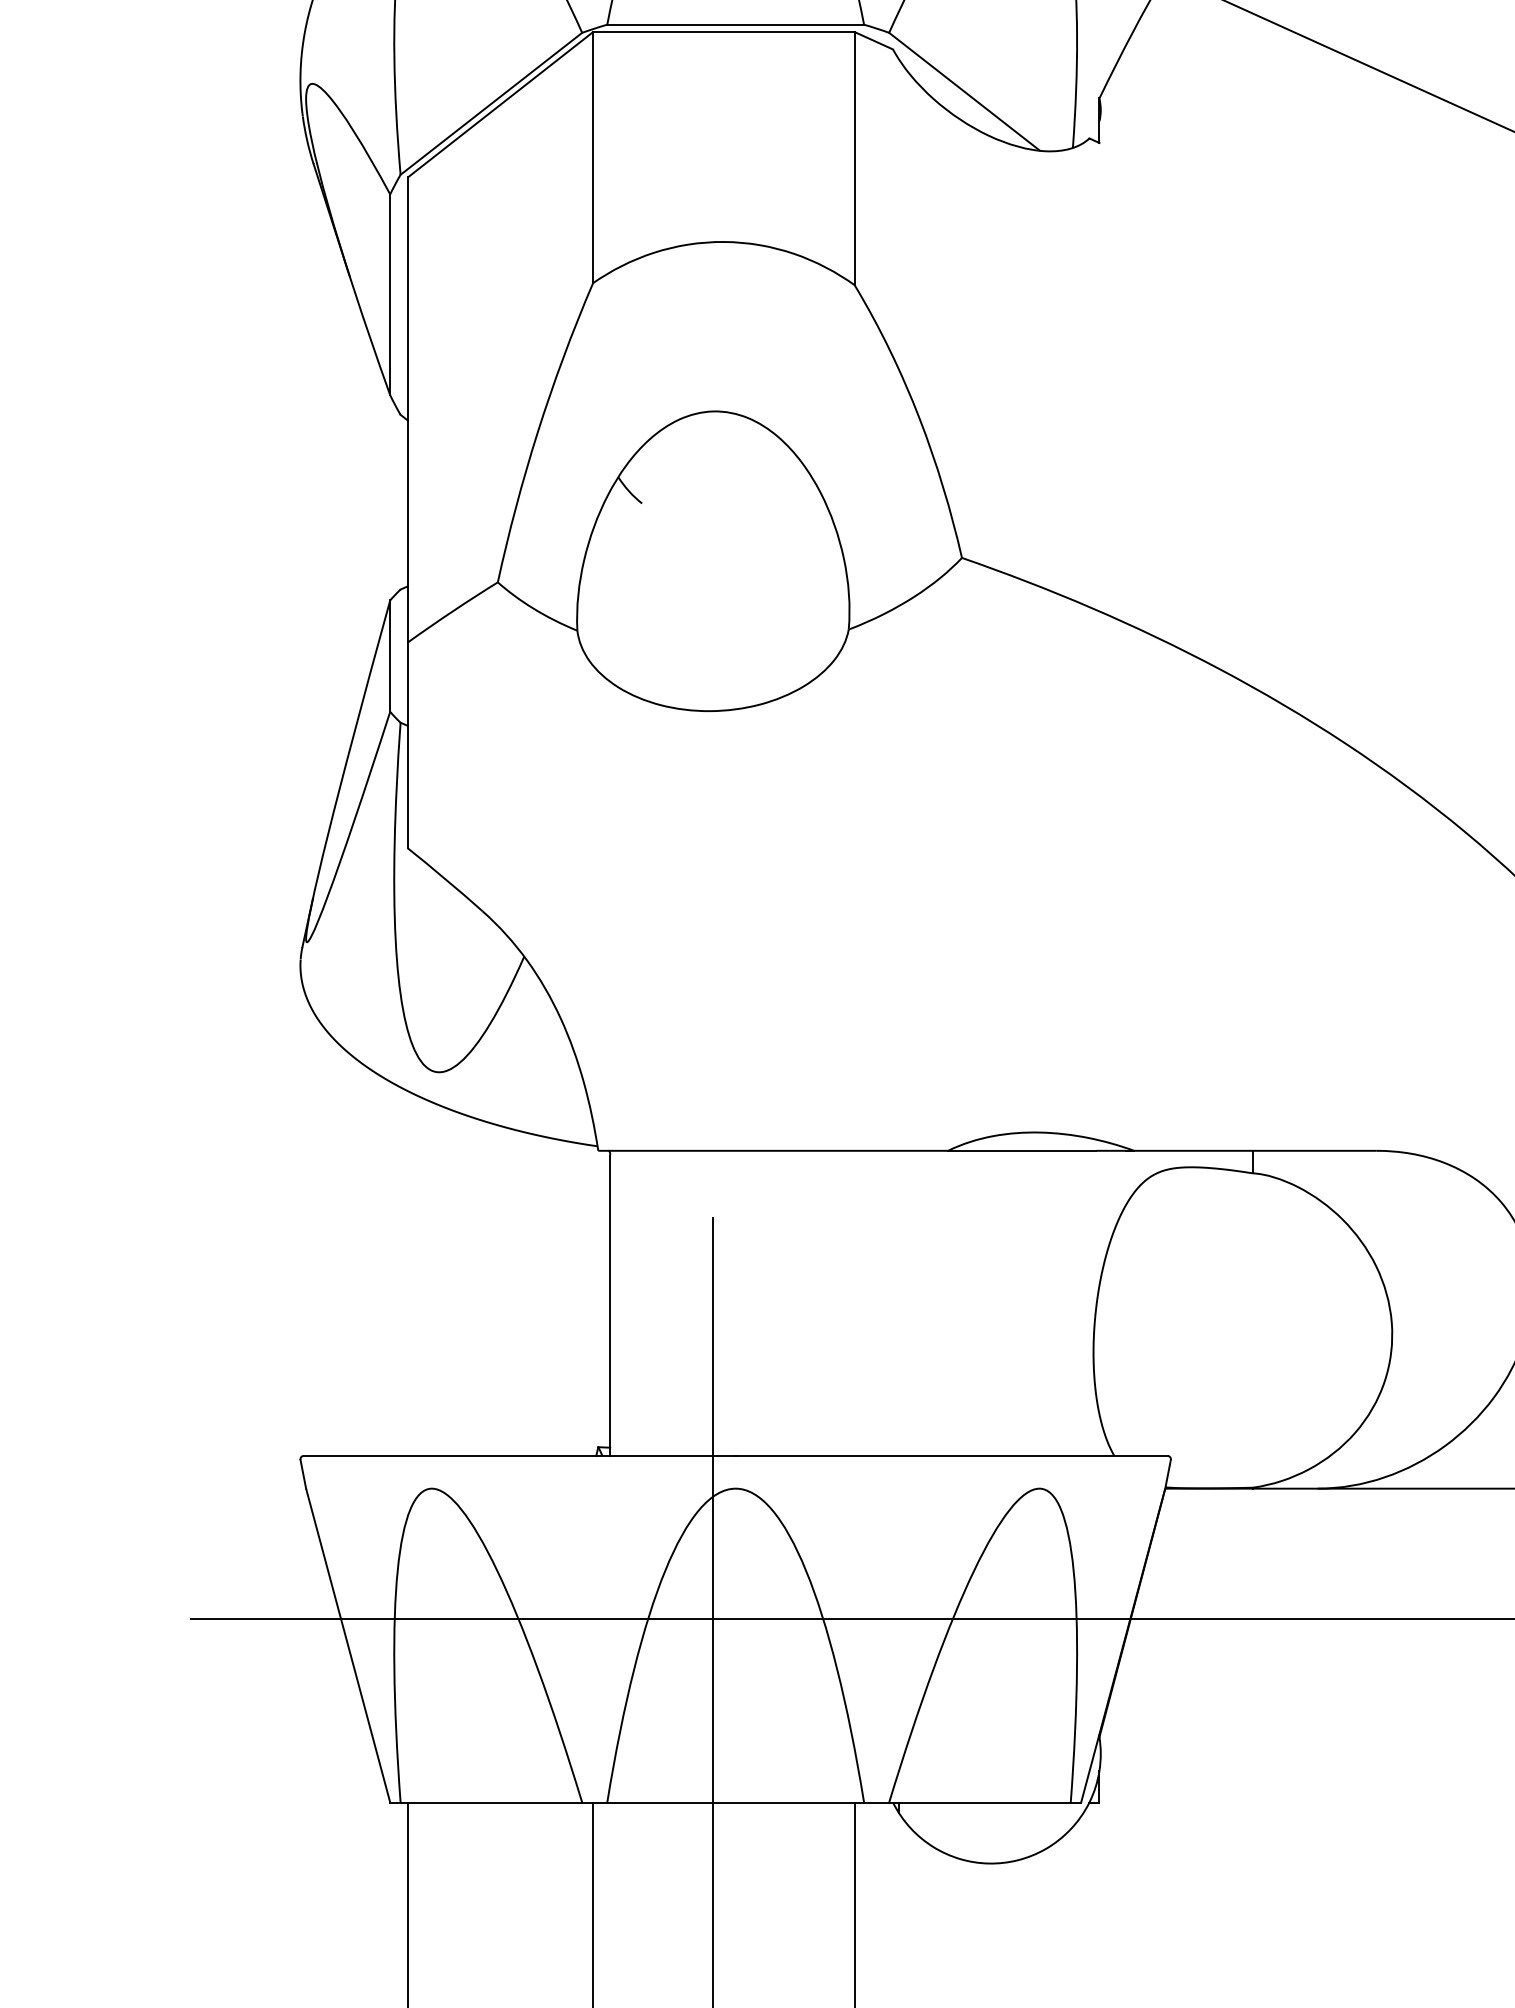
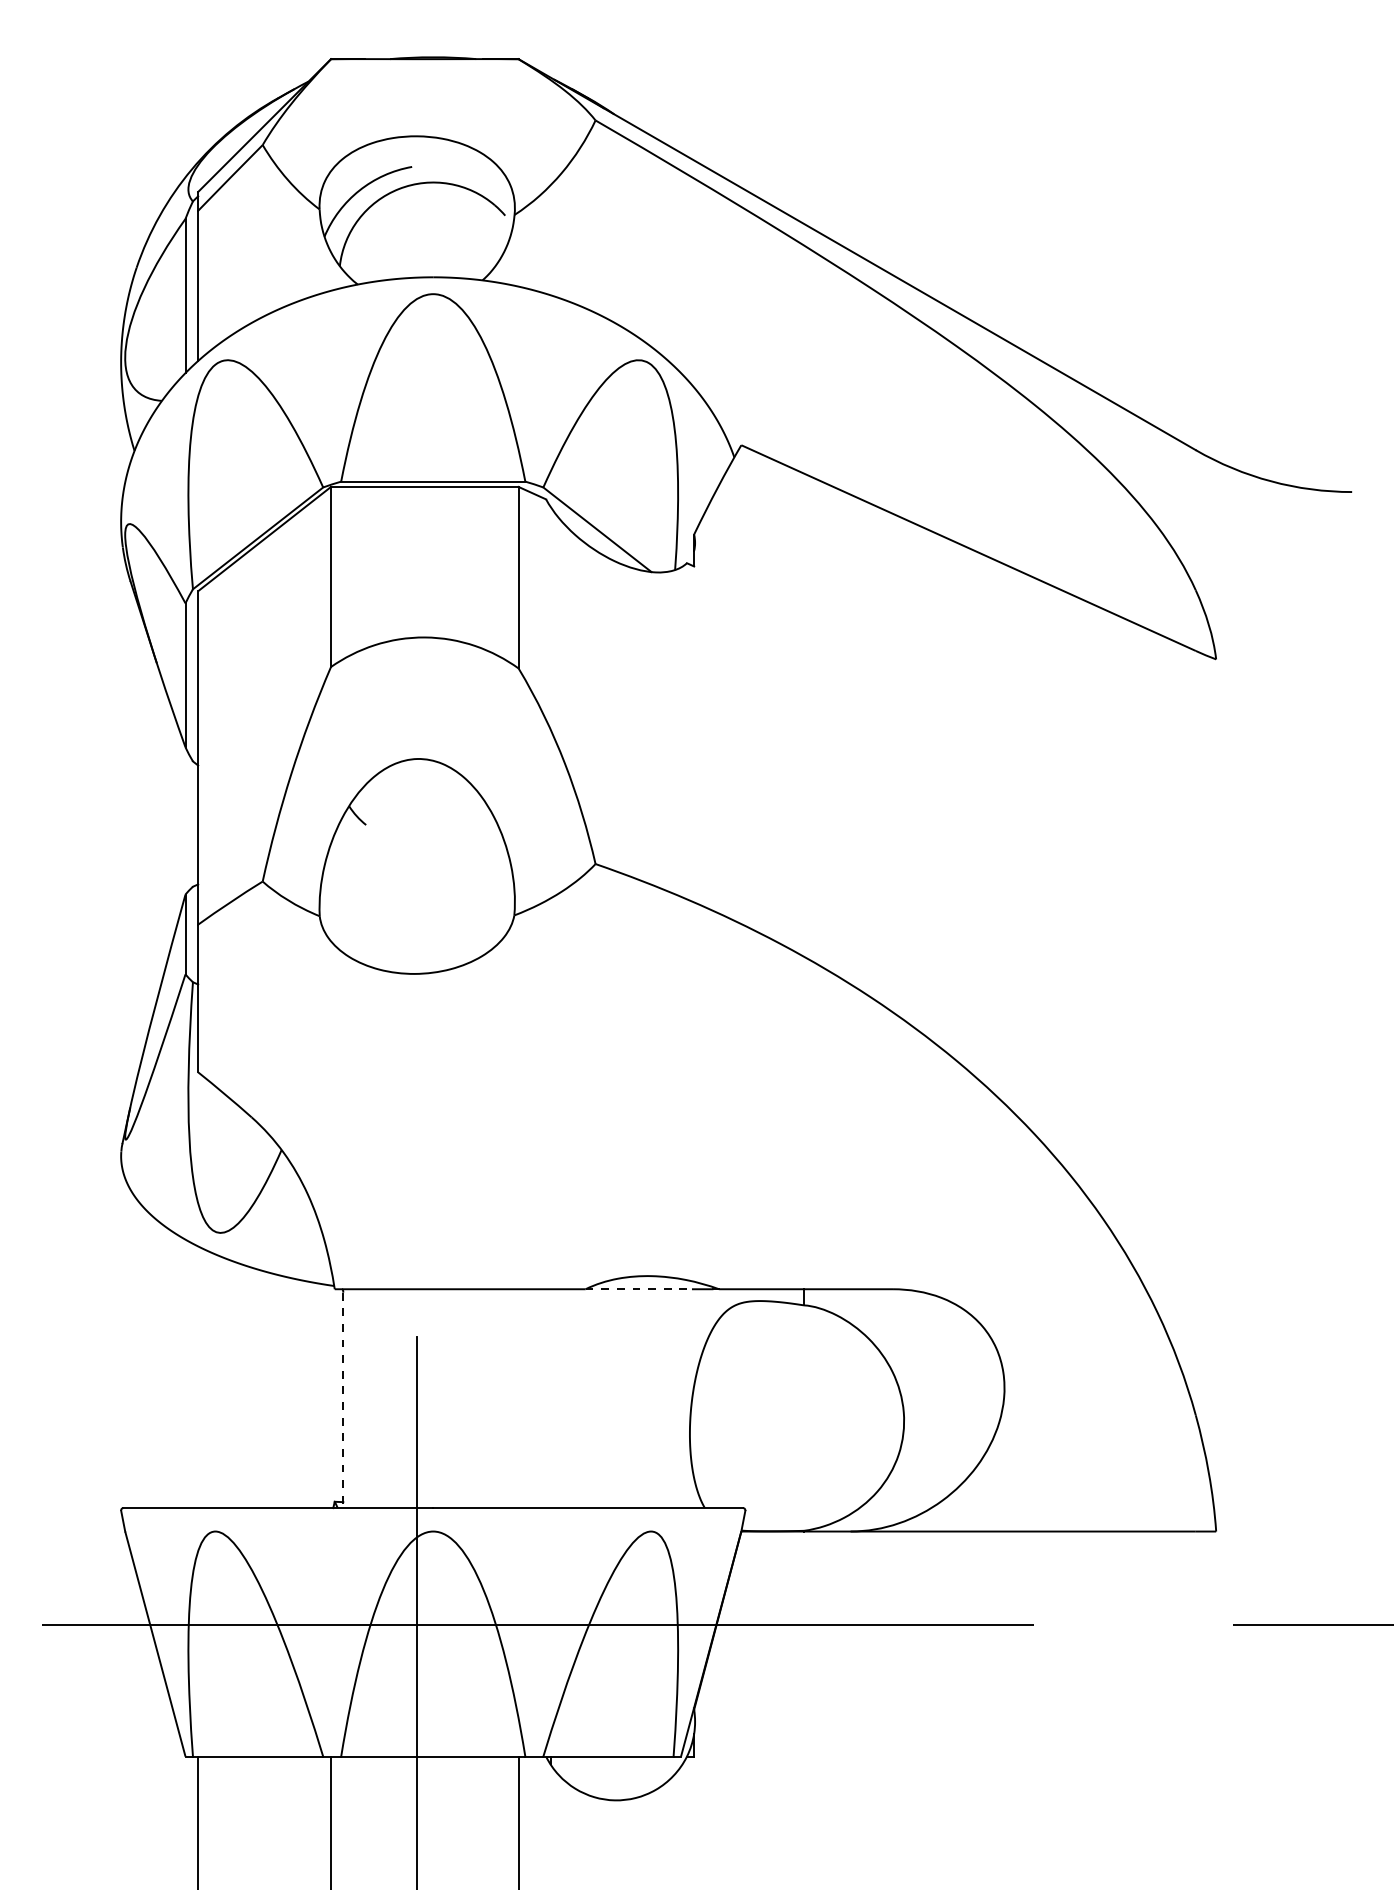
line: (1023, 1151) -> (639, 1289), solid -> dashed
line: (610, 1305) -> (343, 1400), solid -> dashed

